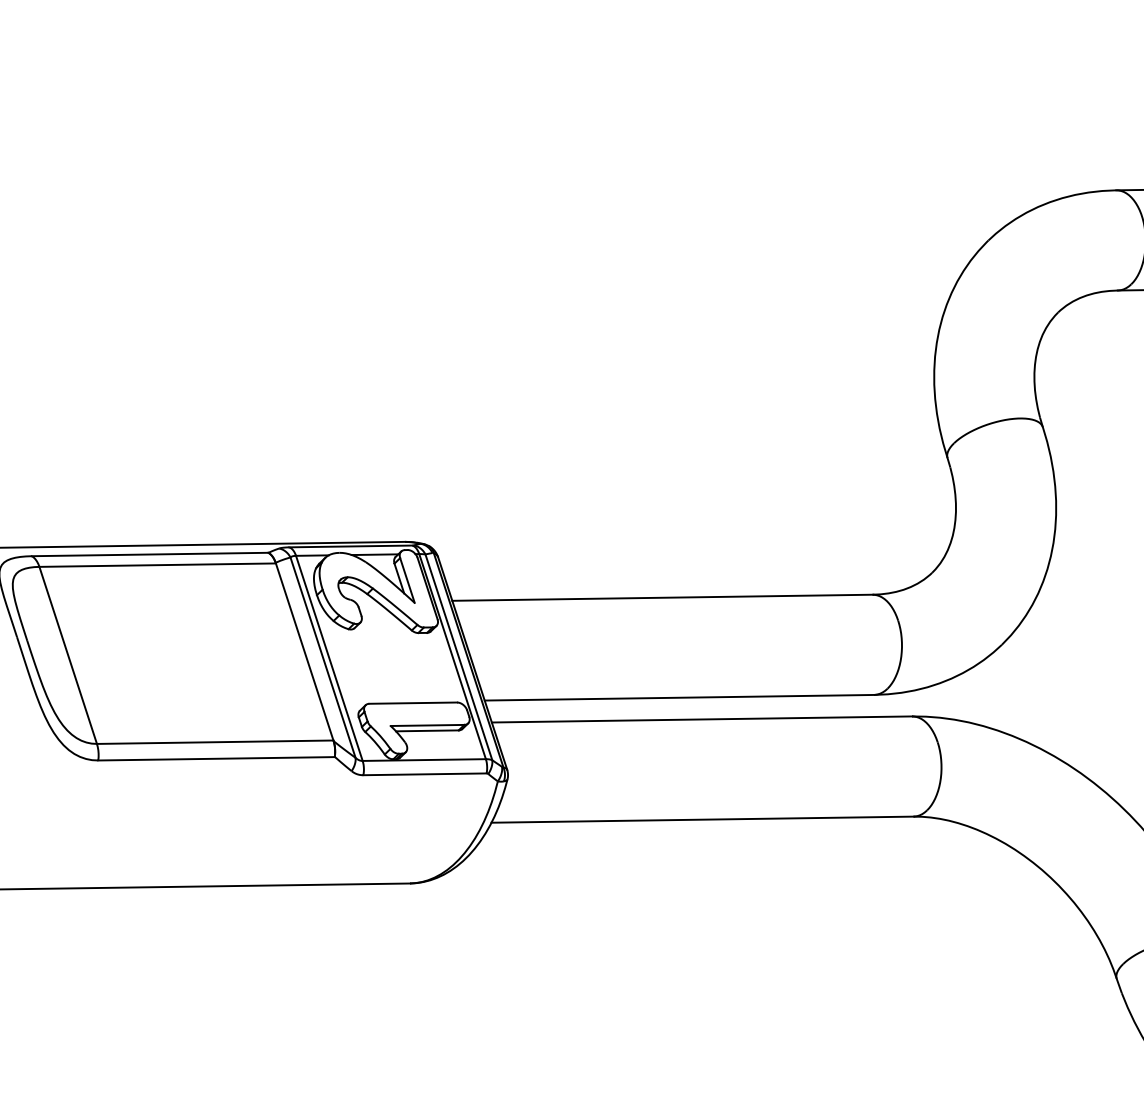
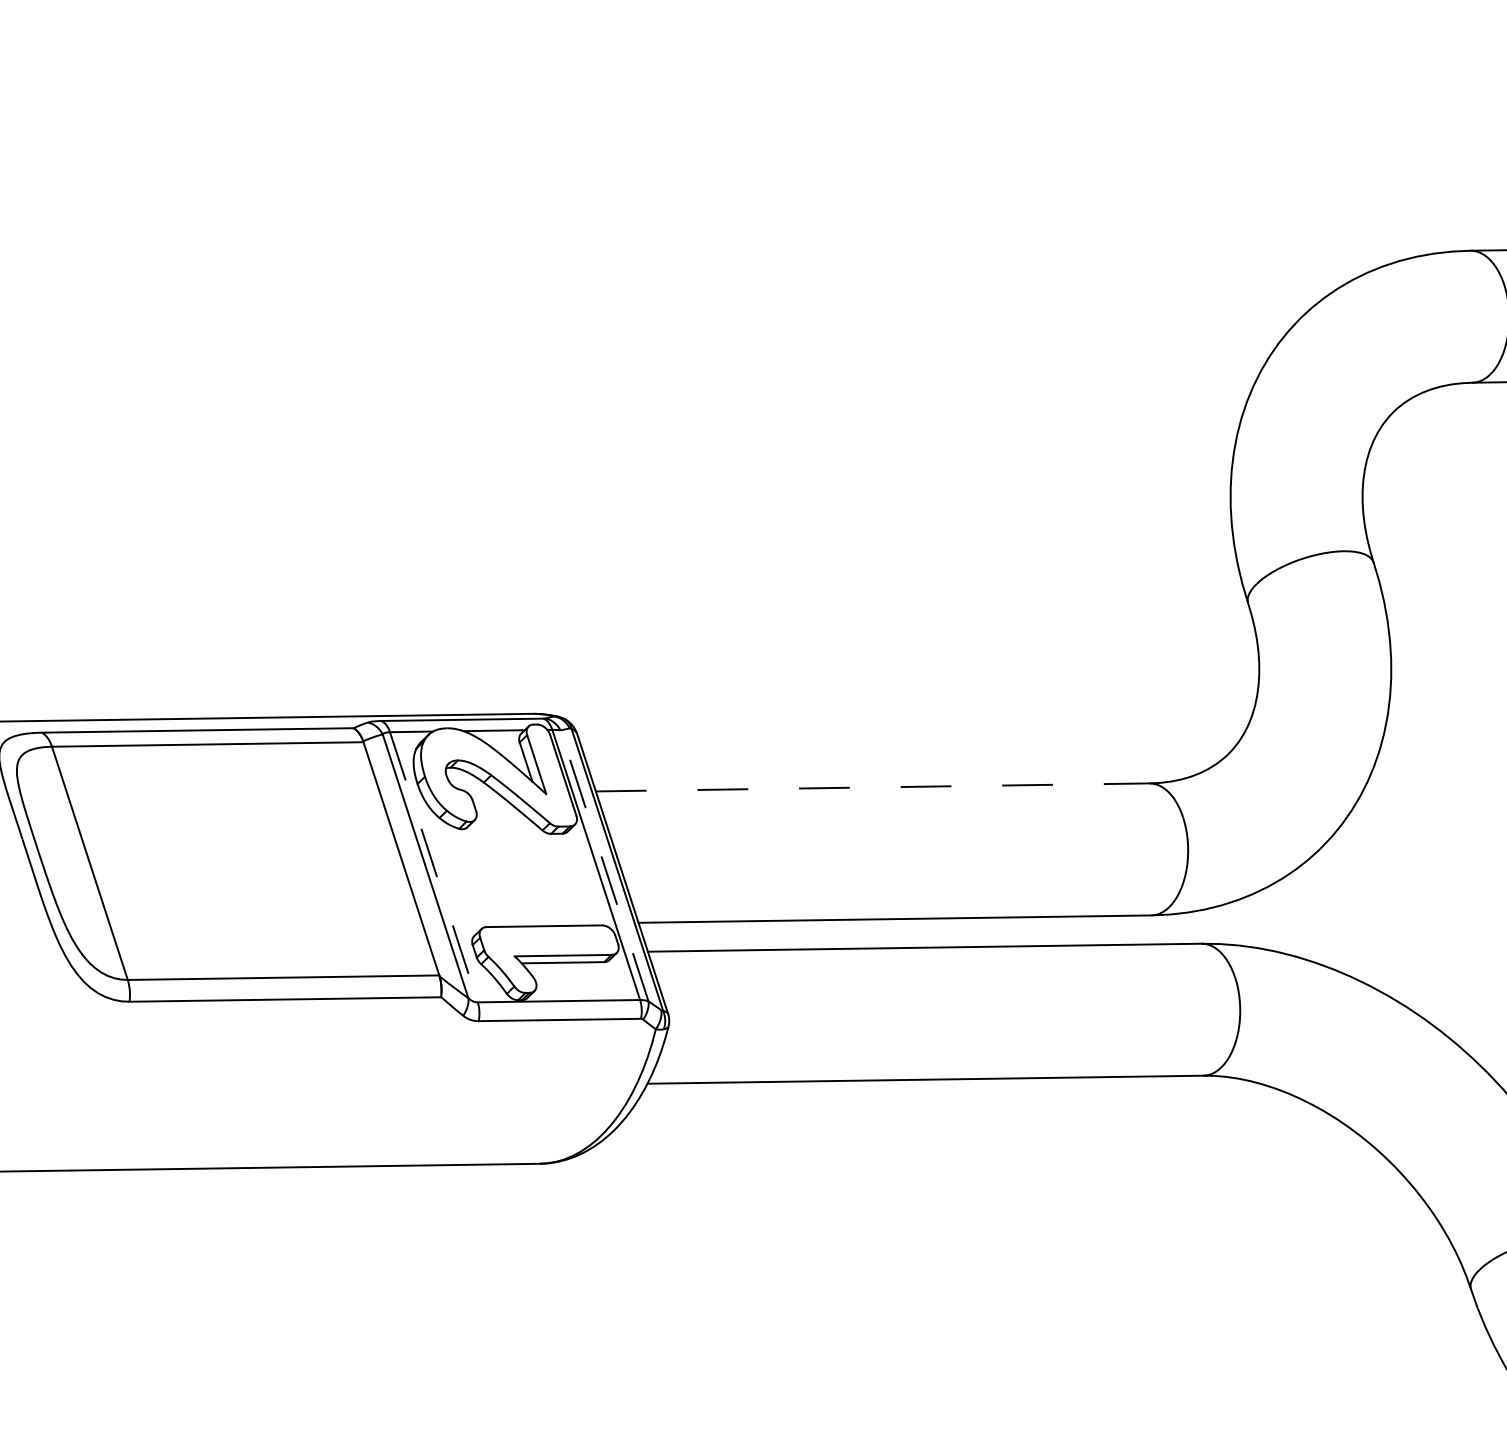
line: (662, 597) -> (872, 787), solid -> dashed
line: (458, 656) -> (603, 864), solid -> dashed
line: (329, 658) -> (434, 867), solid -> dashed

